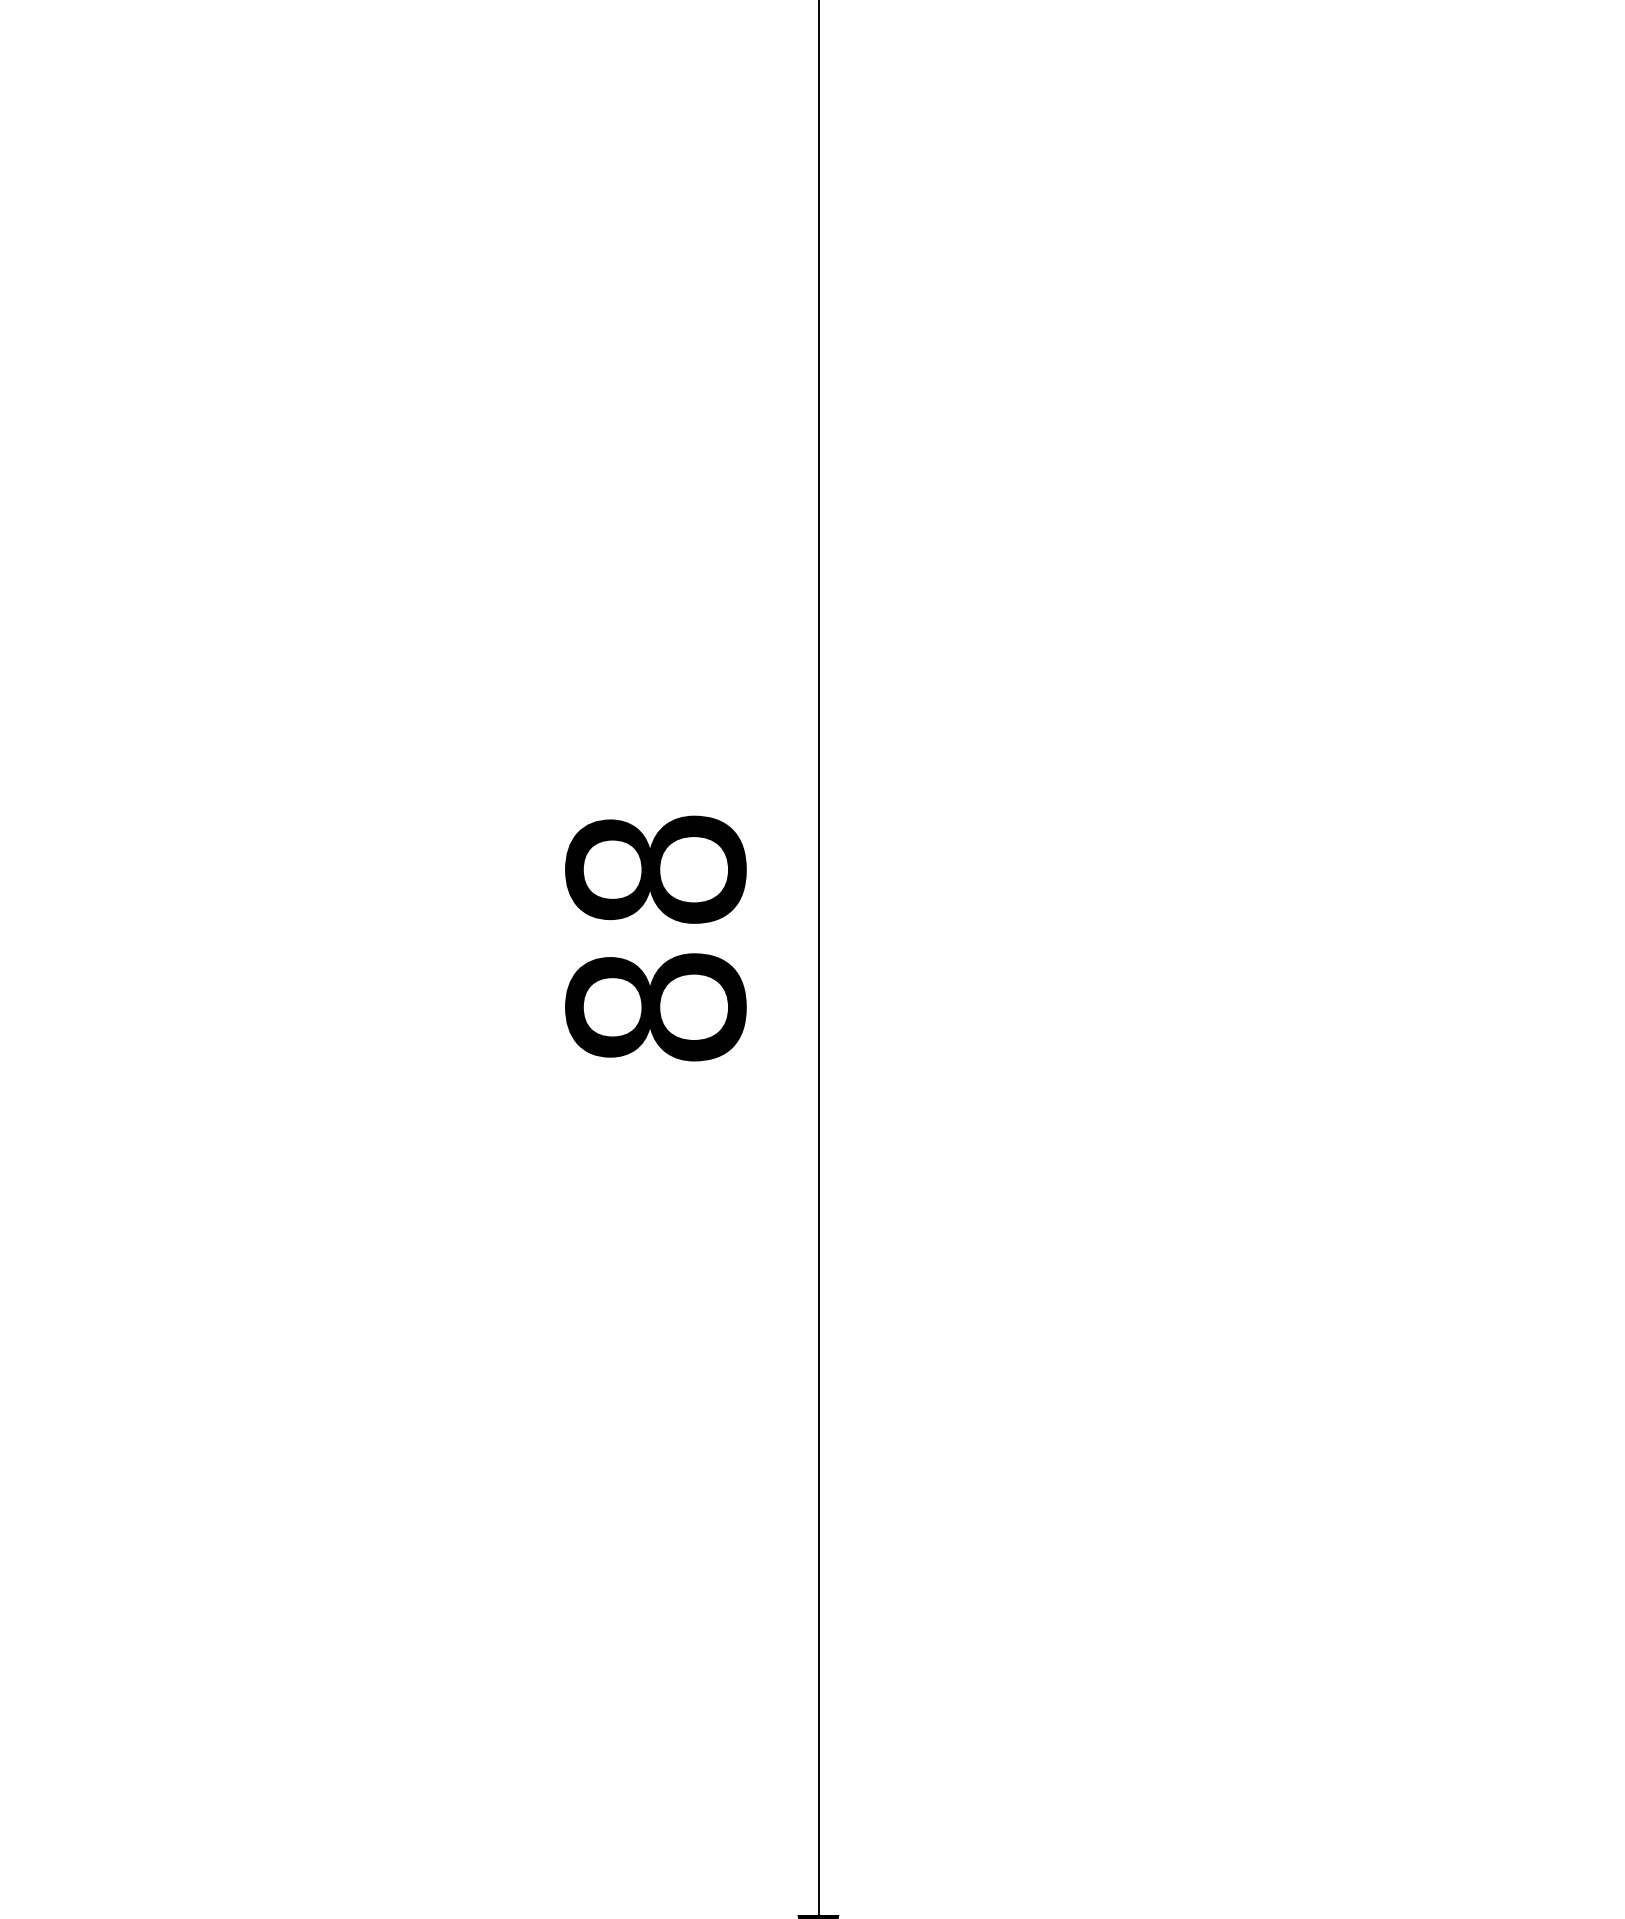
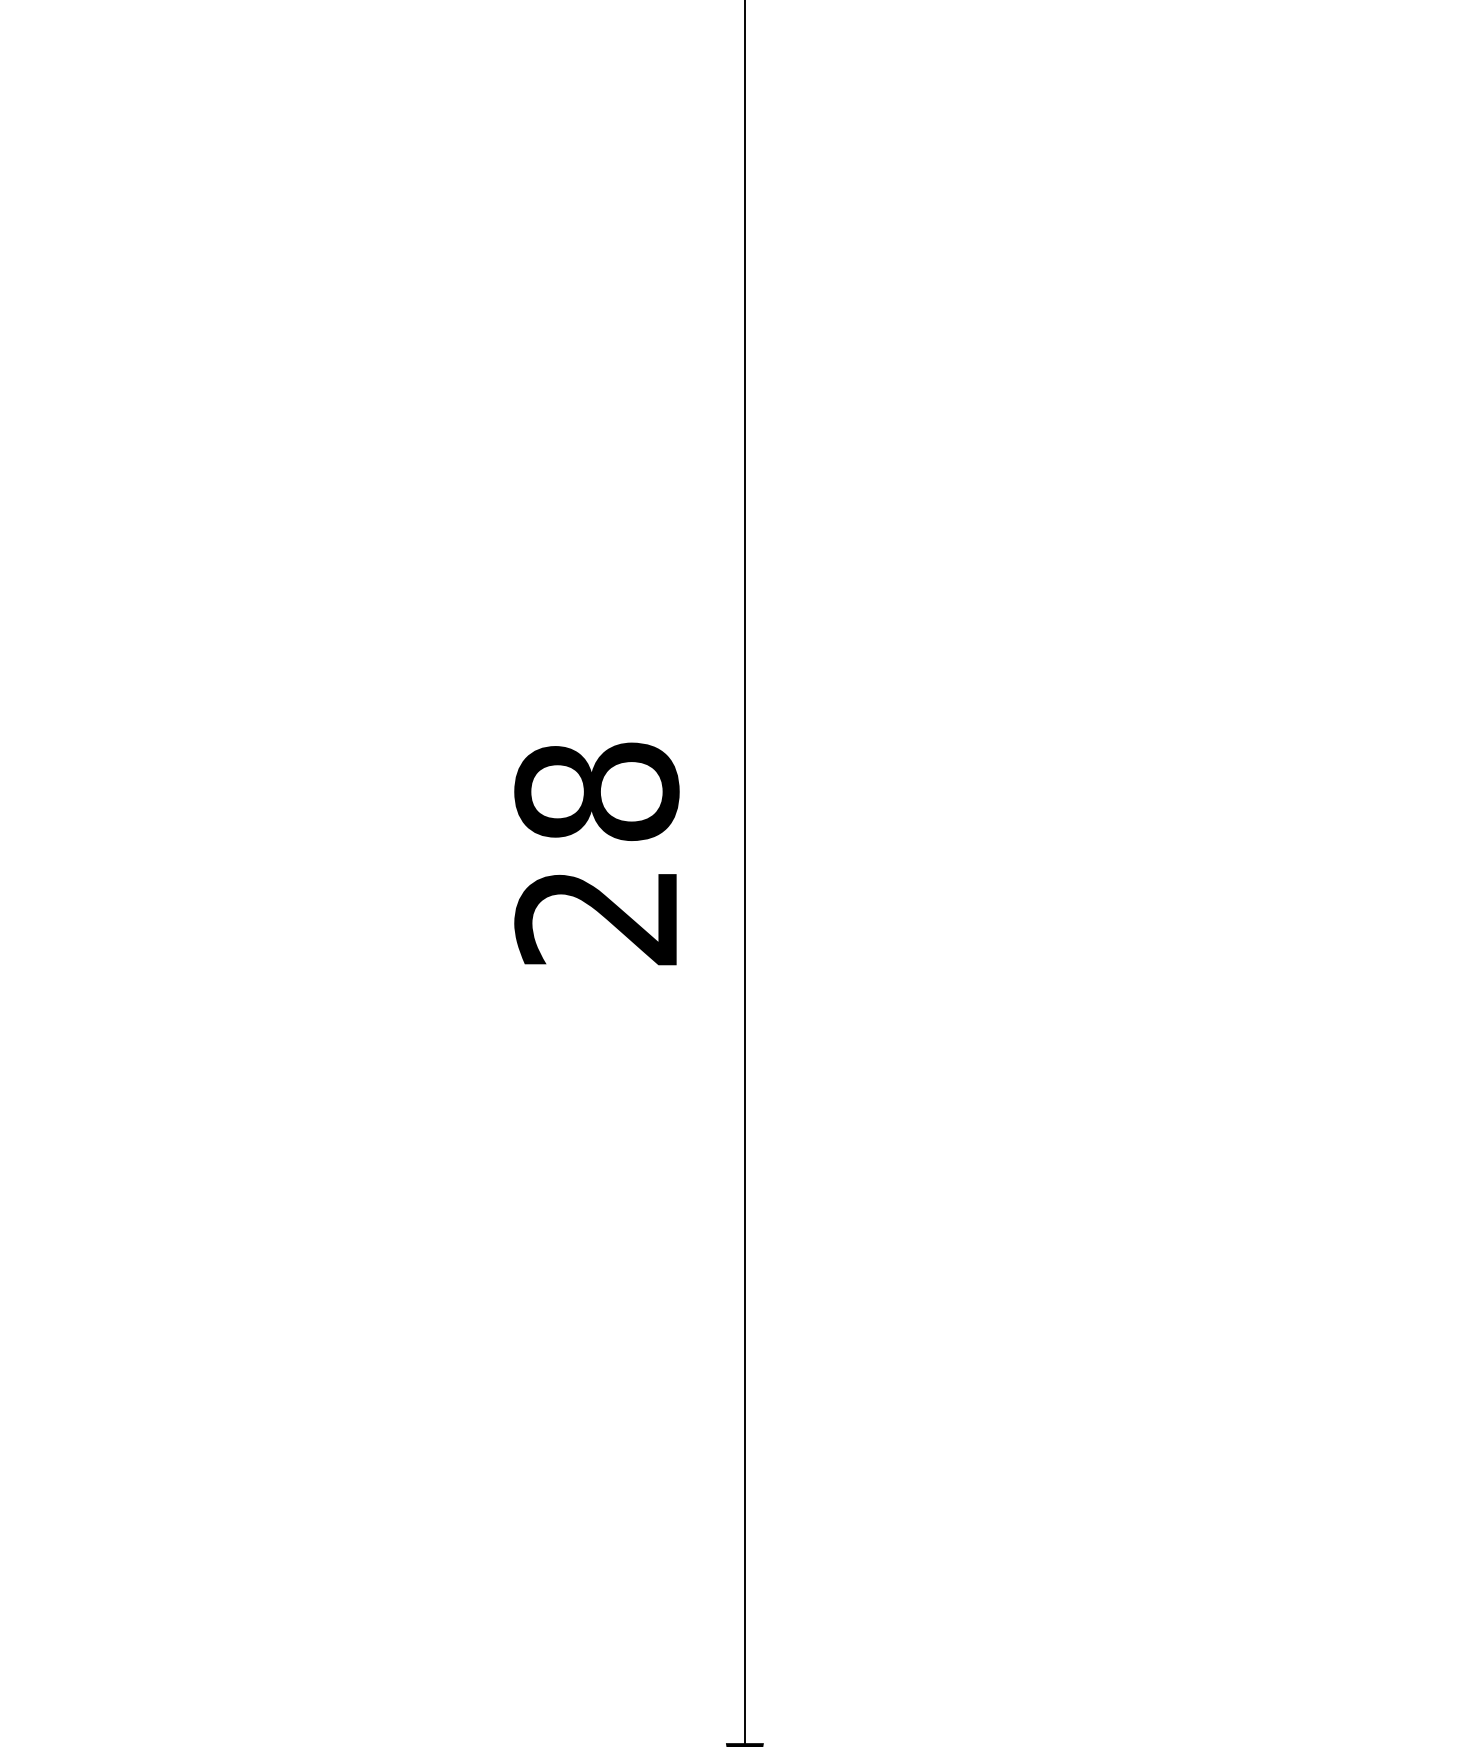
text: (655, 1006) -> (596, 916), 88 -> 28

